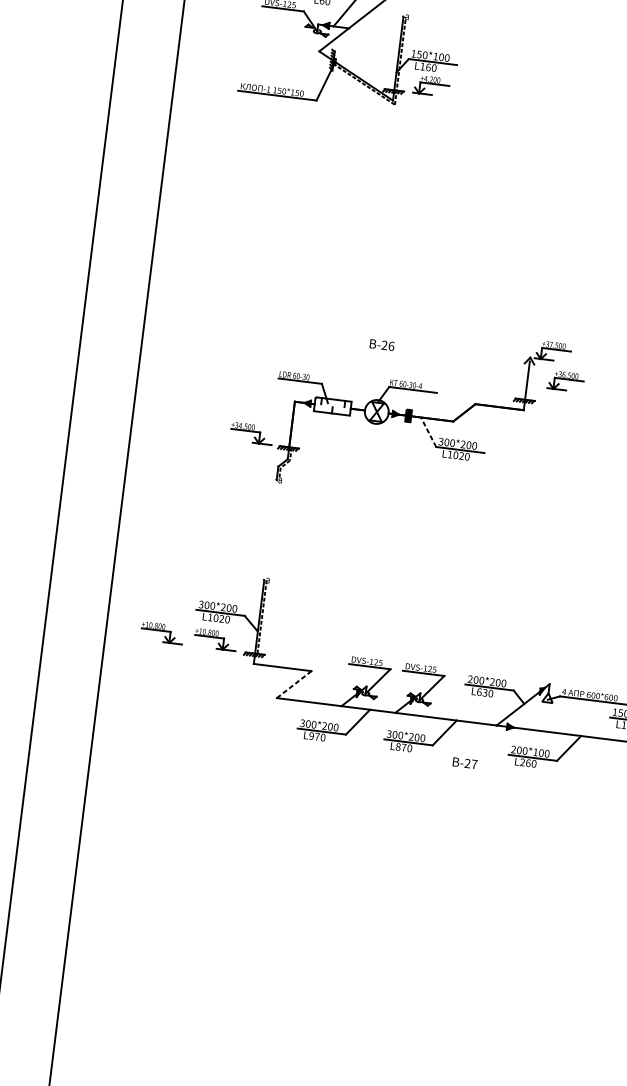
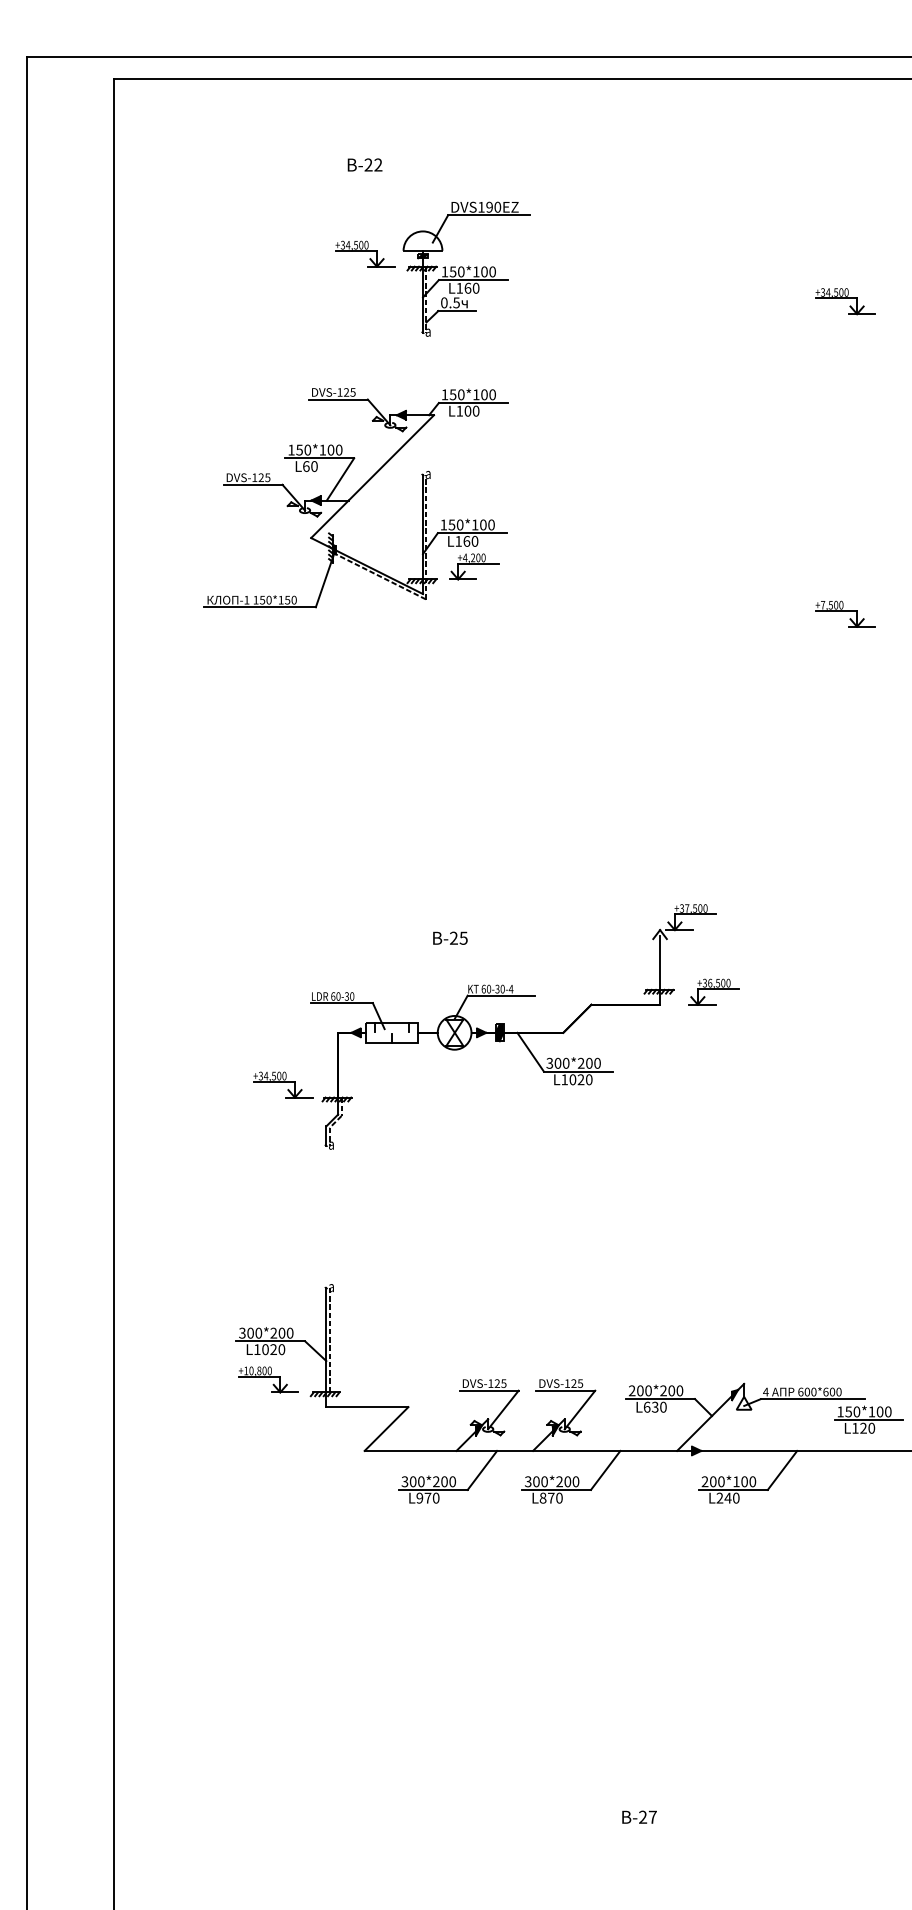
text: (391, 345) -> (463, 937), -26 -> -25
part: (565, 380) -> (713, 991), moved
line: (428, 431) -> (530, 1051), dashed -> solid
part: (162, 632) -> (192, 1379), removed
line: (294, 684) -> (386, 1429), dashed -> solid
text: (465, 762) -> (639, 1816), moved
text: (528, 762) -> (727, 1497), L260 -> L240

